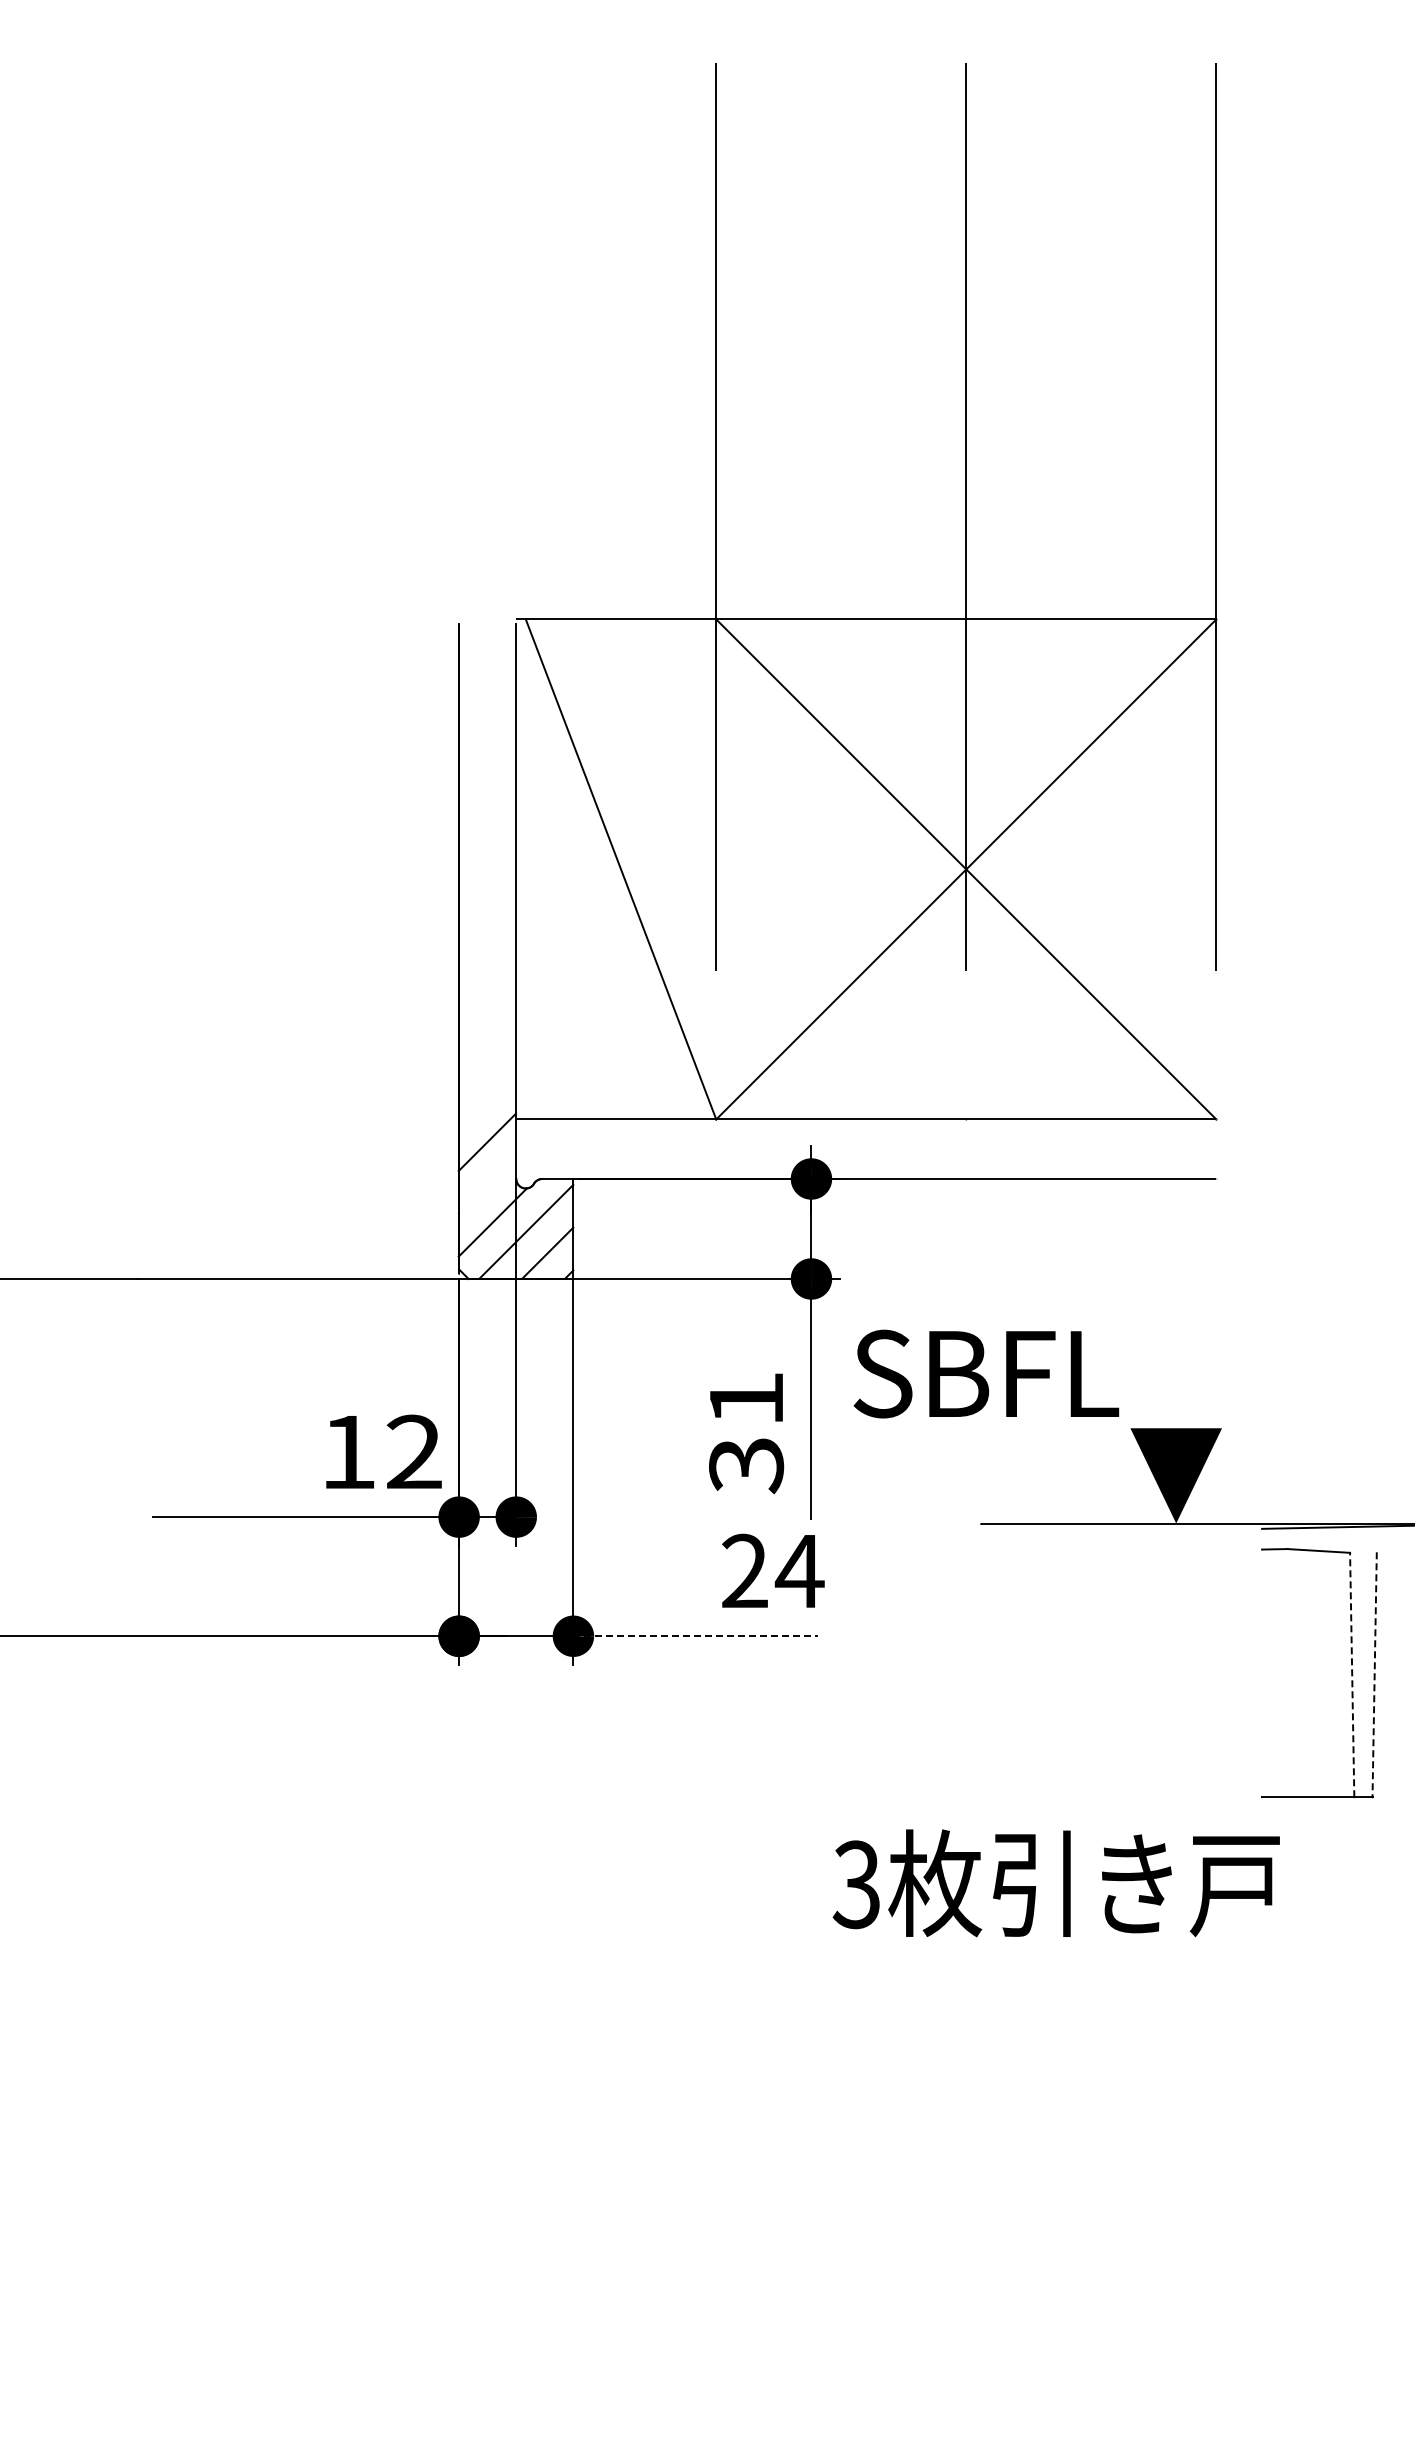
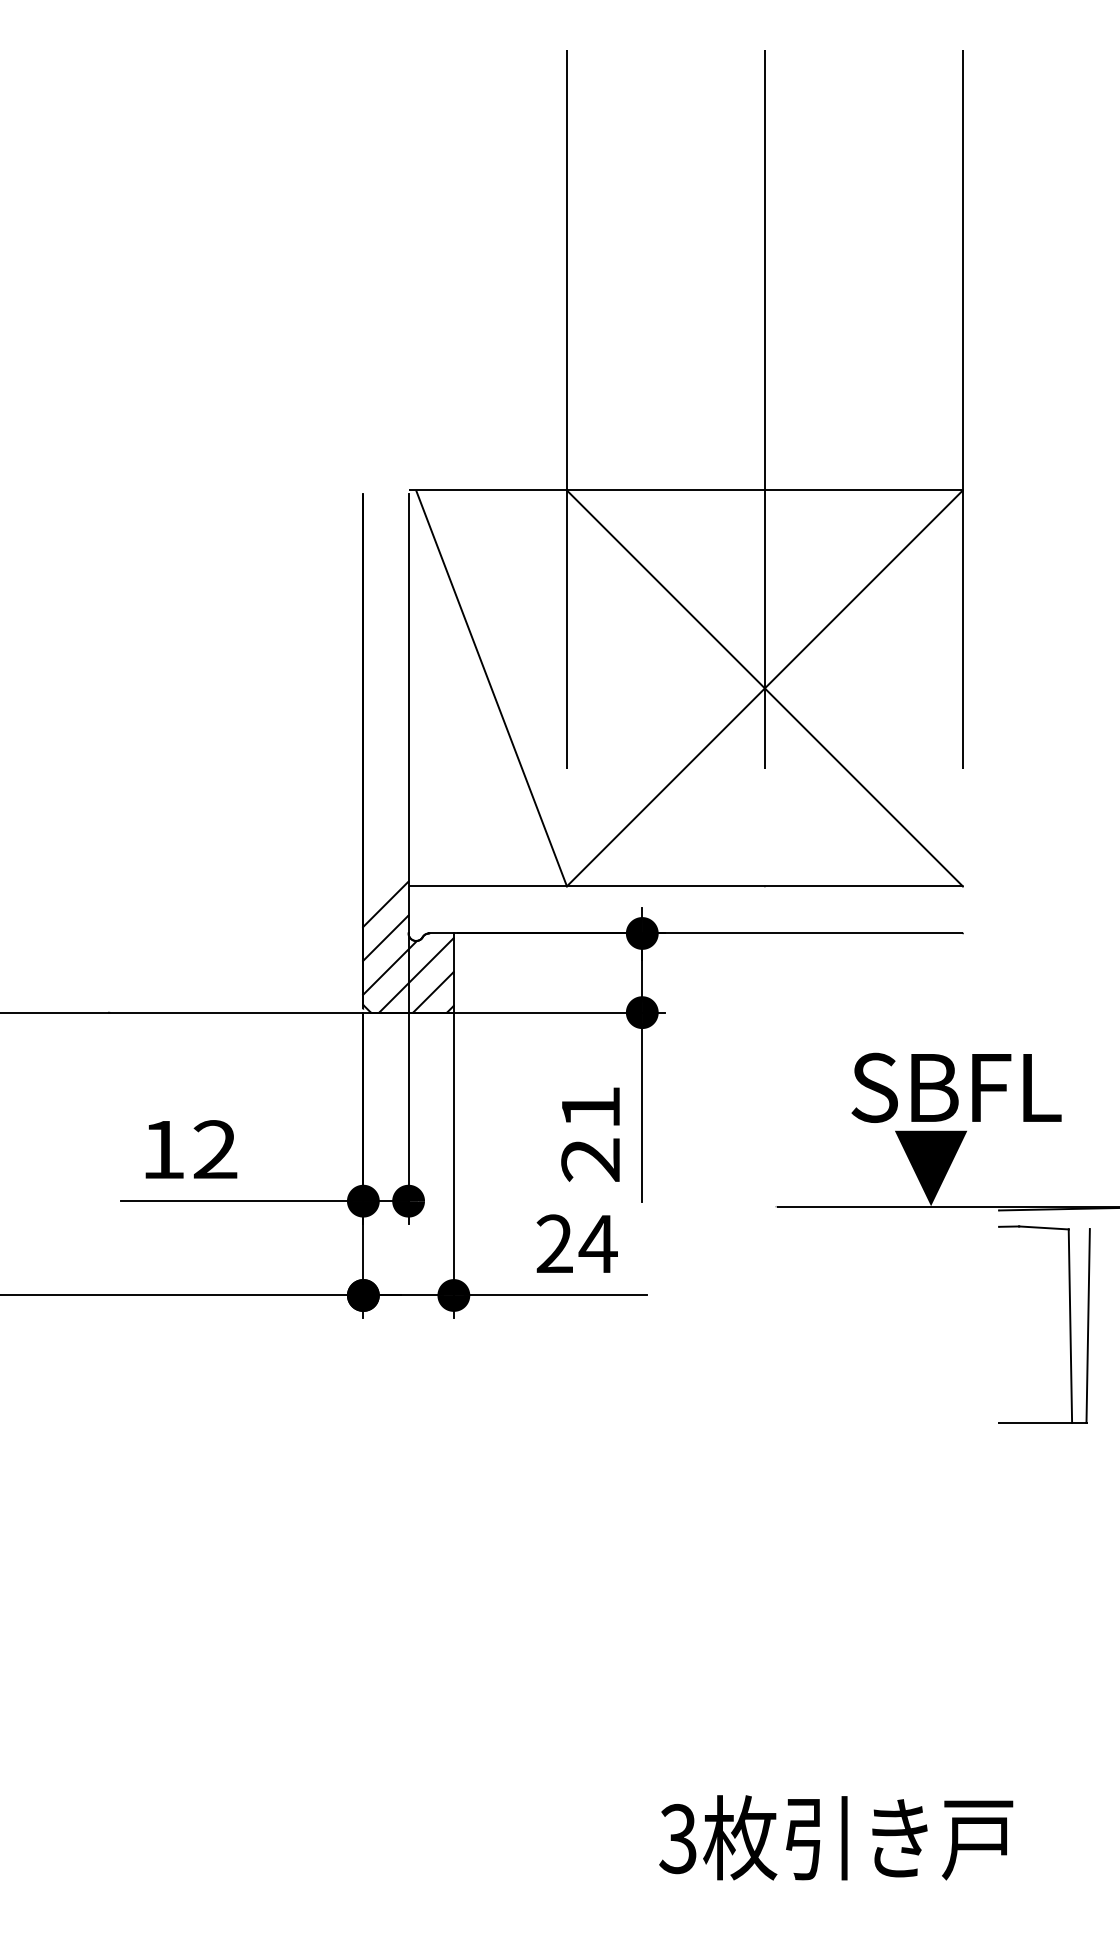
line: (486, 1184) -> (385, 937), added
text: (986, 1373) -> (956, 1087), moved
text: (383, 1451) -> (191, 1149), moved
text: (746, 1466) -> (590, 1161), 31 -> 21
text: (773, 1570) -> (577, 1243), moved
line: (696, 1636) -> (551, 1295), dashed -> solid
line: (1352, 1674) -> (1070, 1325), dashed -> solid
line: (1374, 1674) -> (1088, 1325), dashed -> solid
text: (1055, 1883) -> (835, 1837), moved

